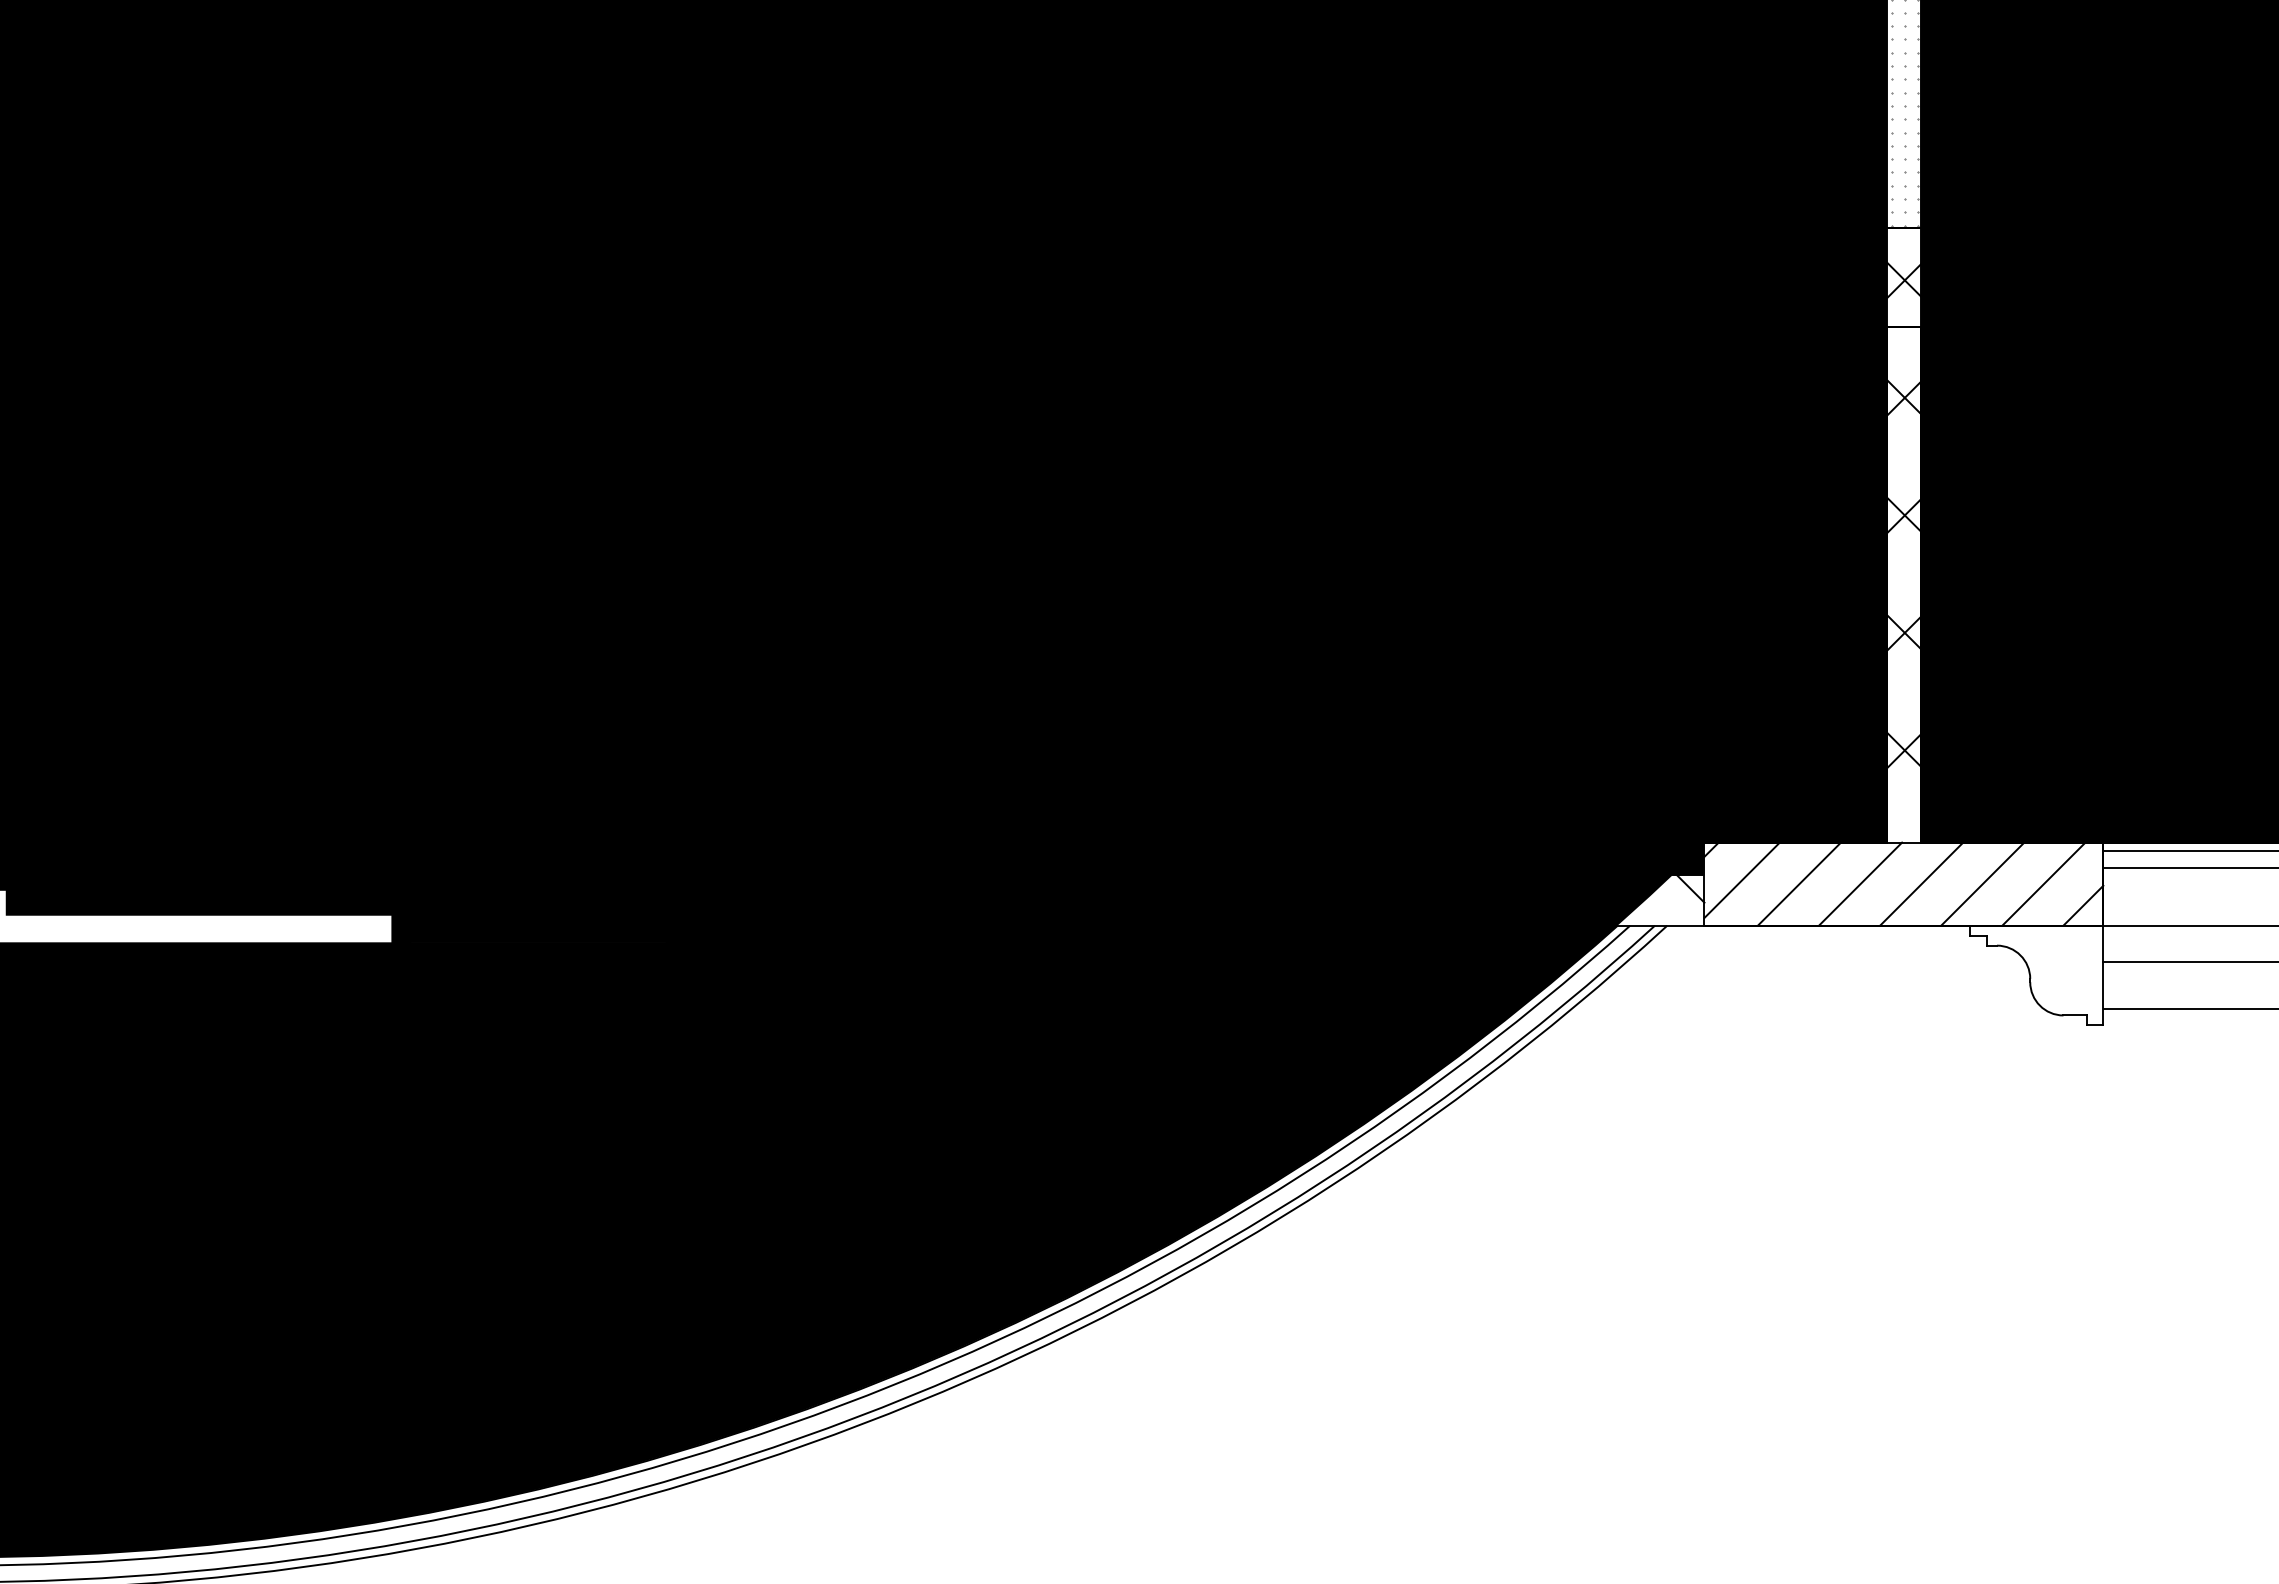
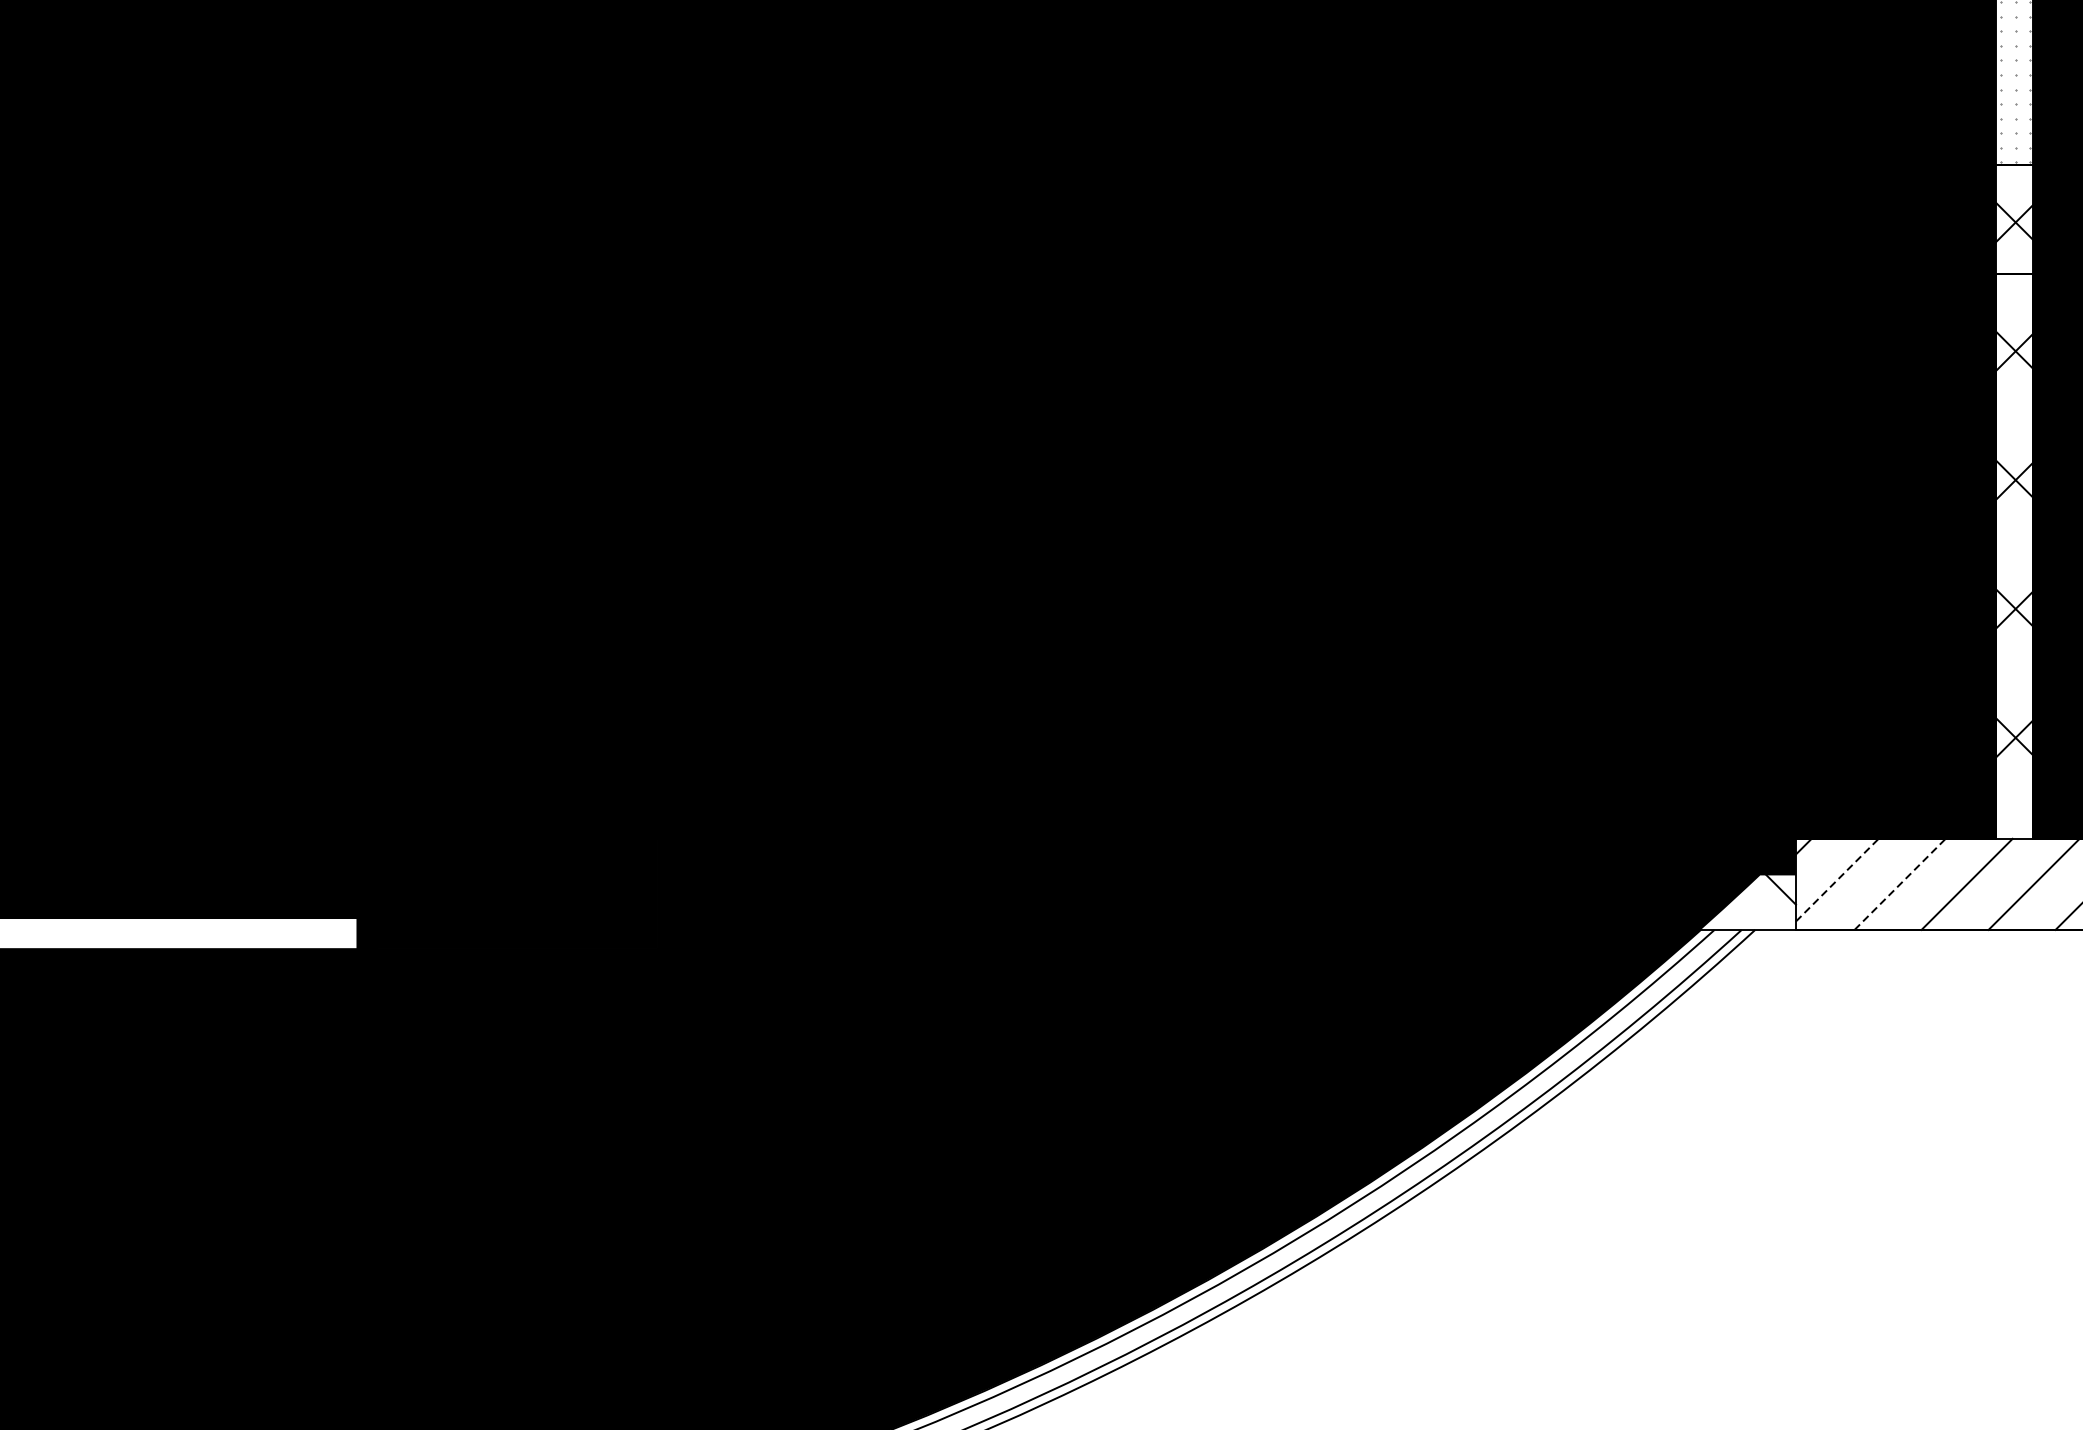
line: (1742, 879) -> (1837, 879), solid -> dashed
line: (1799, 884) -> (1900, 884), solid -> dashed

